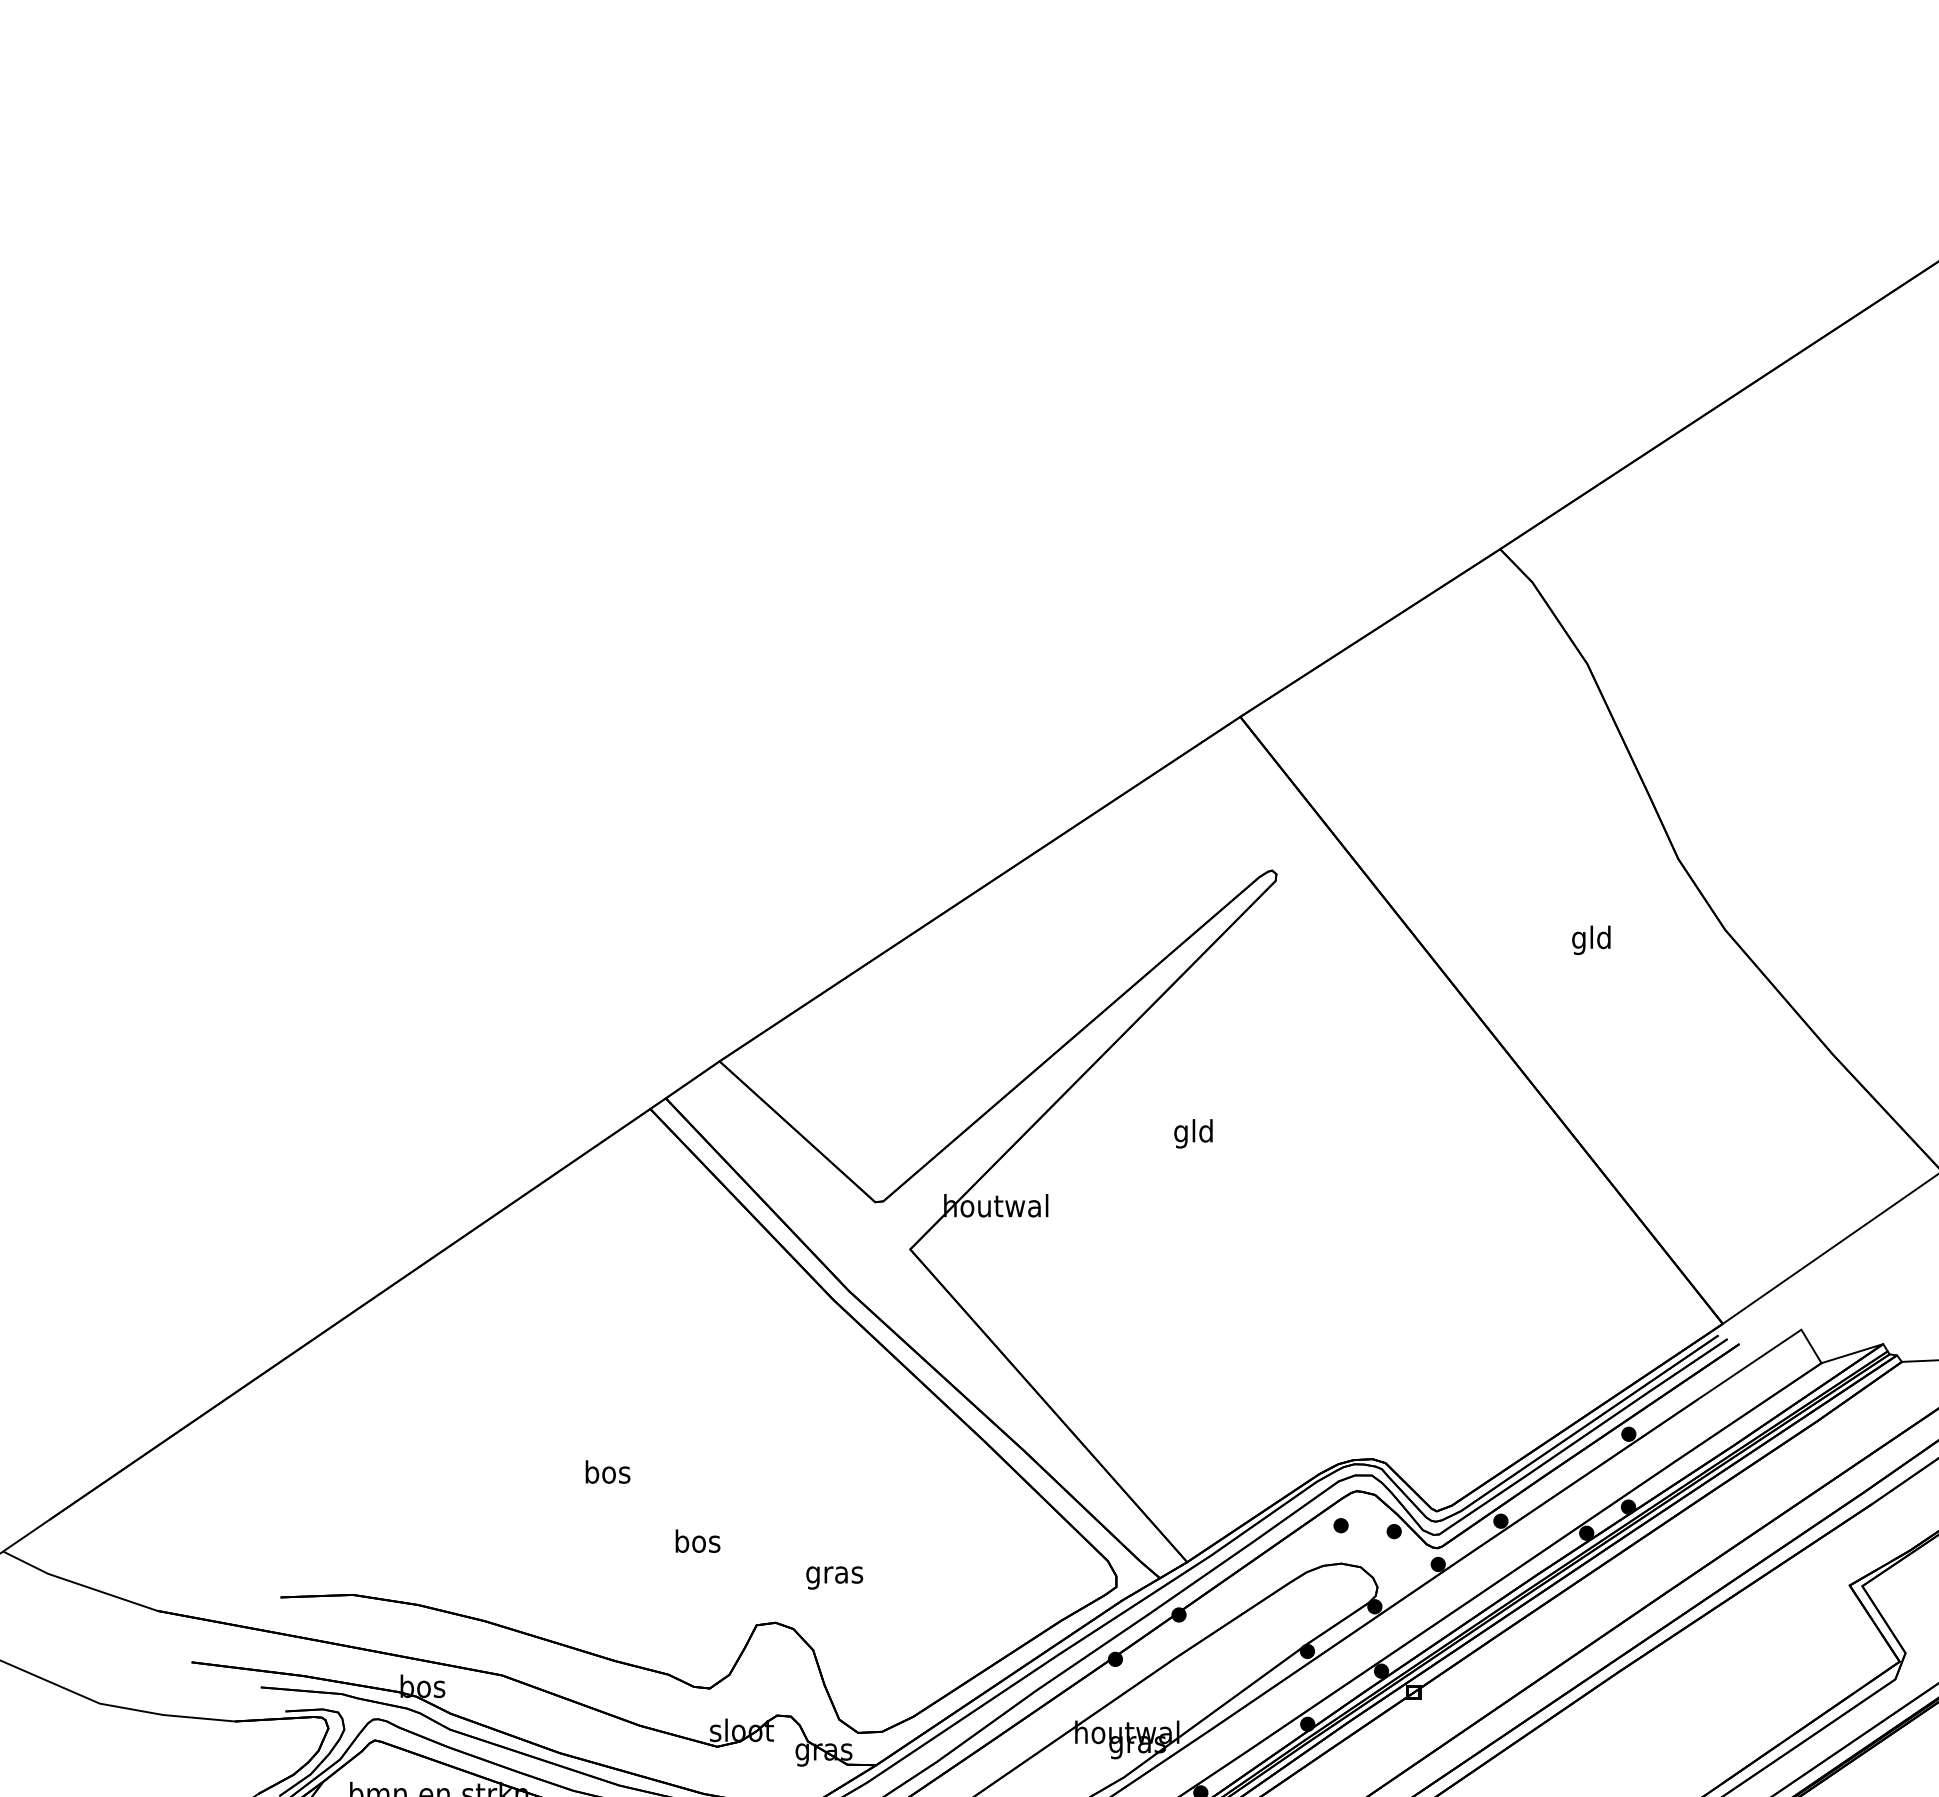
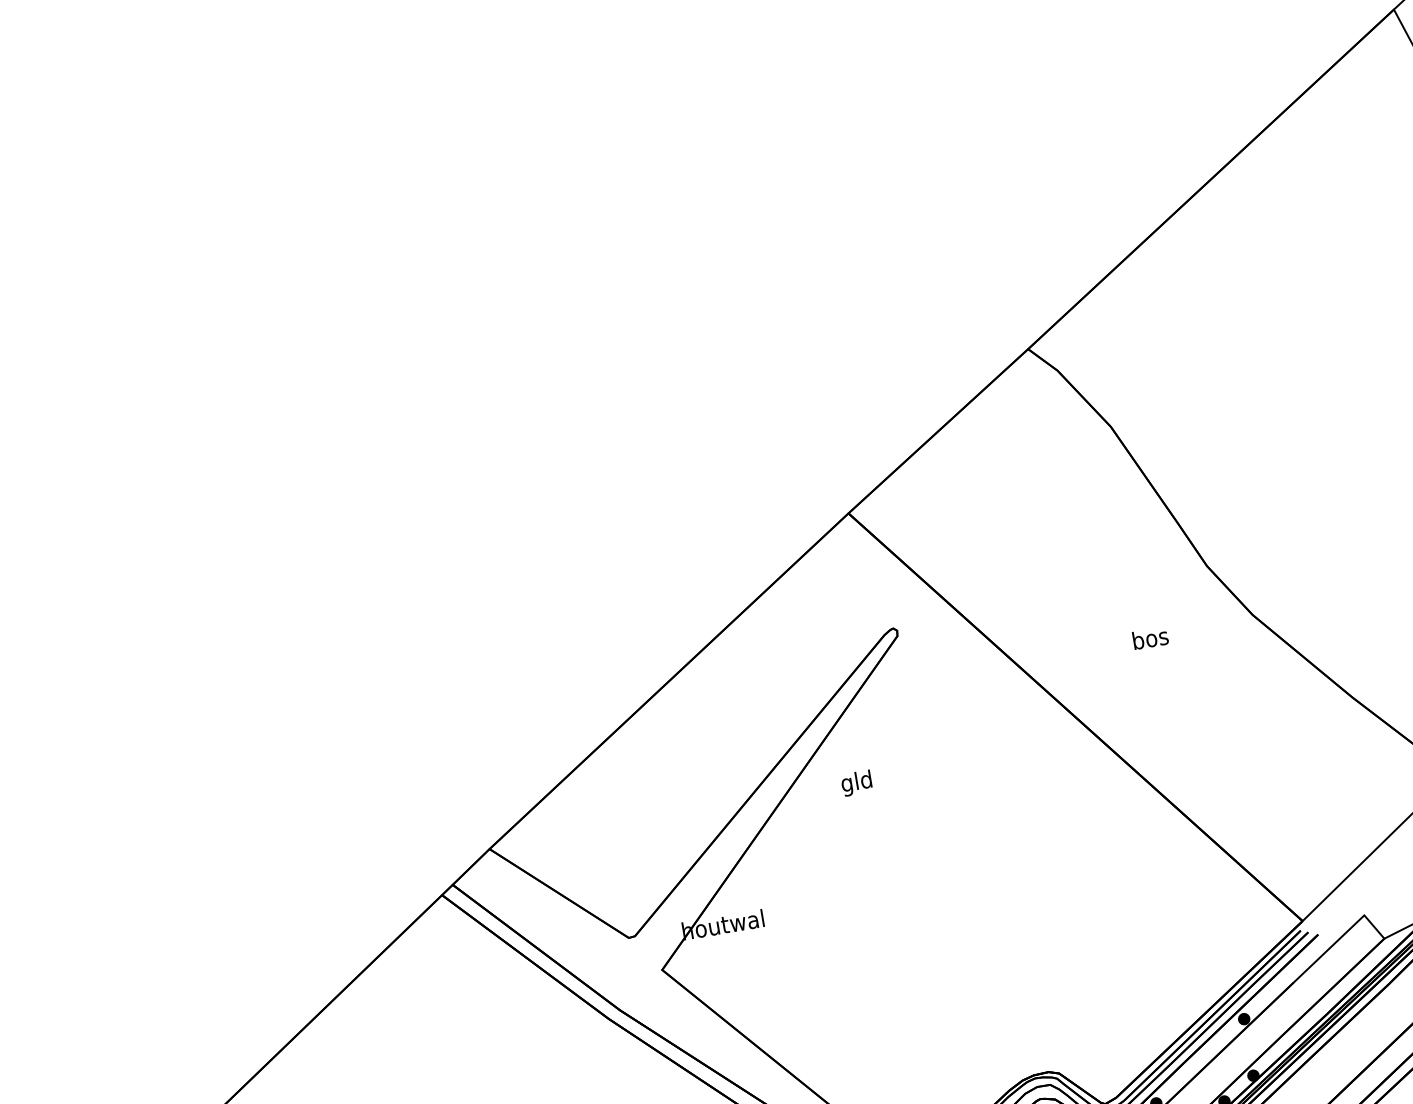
text: (1592, 940) -> (1151, 640), gld -> bos
text: (1193, 1133) -> (856, 783), moved

